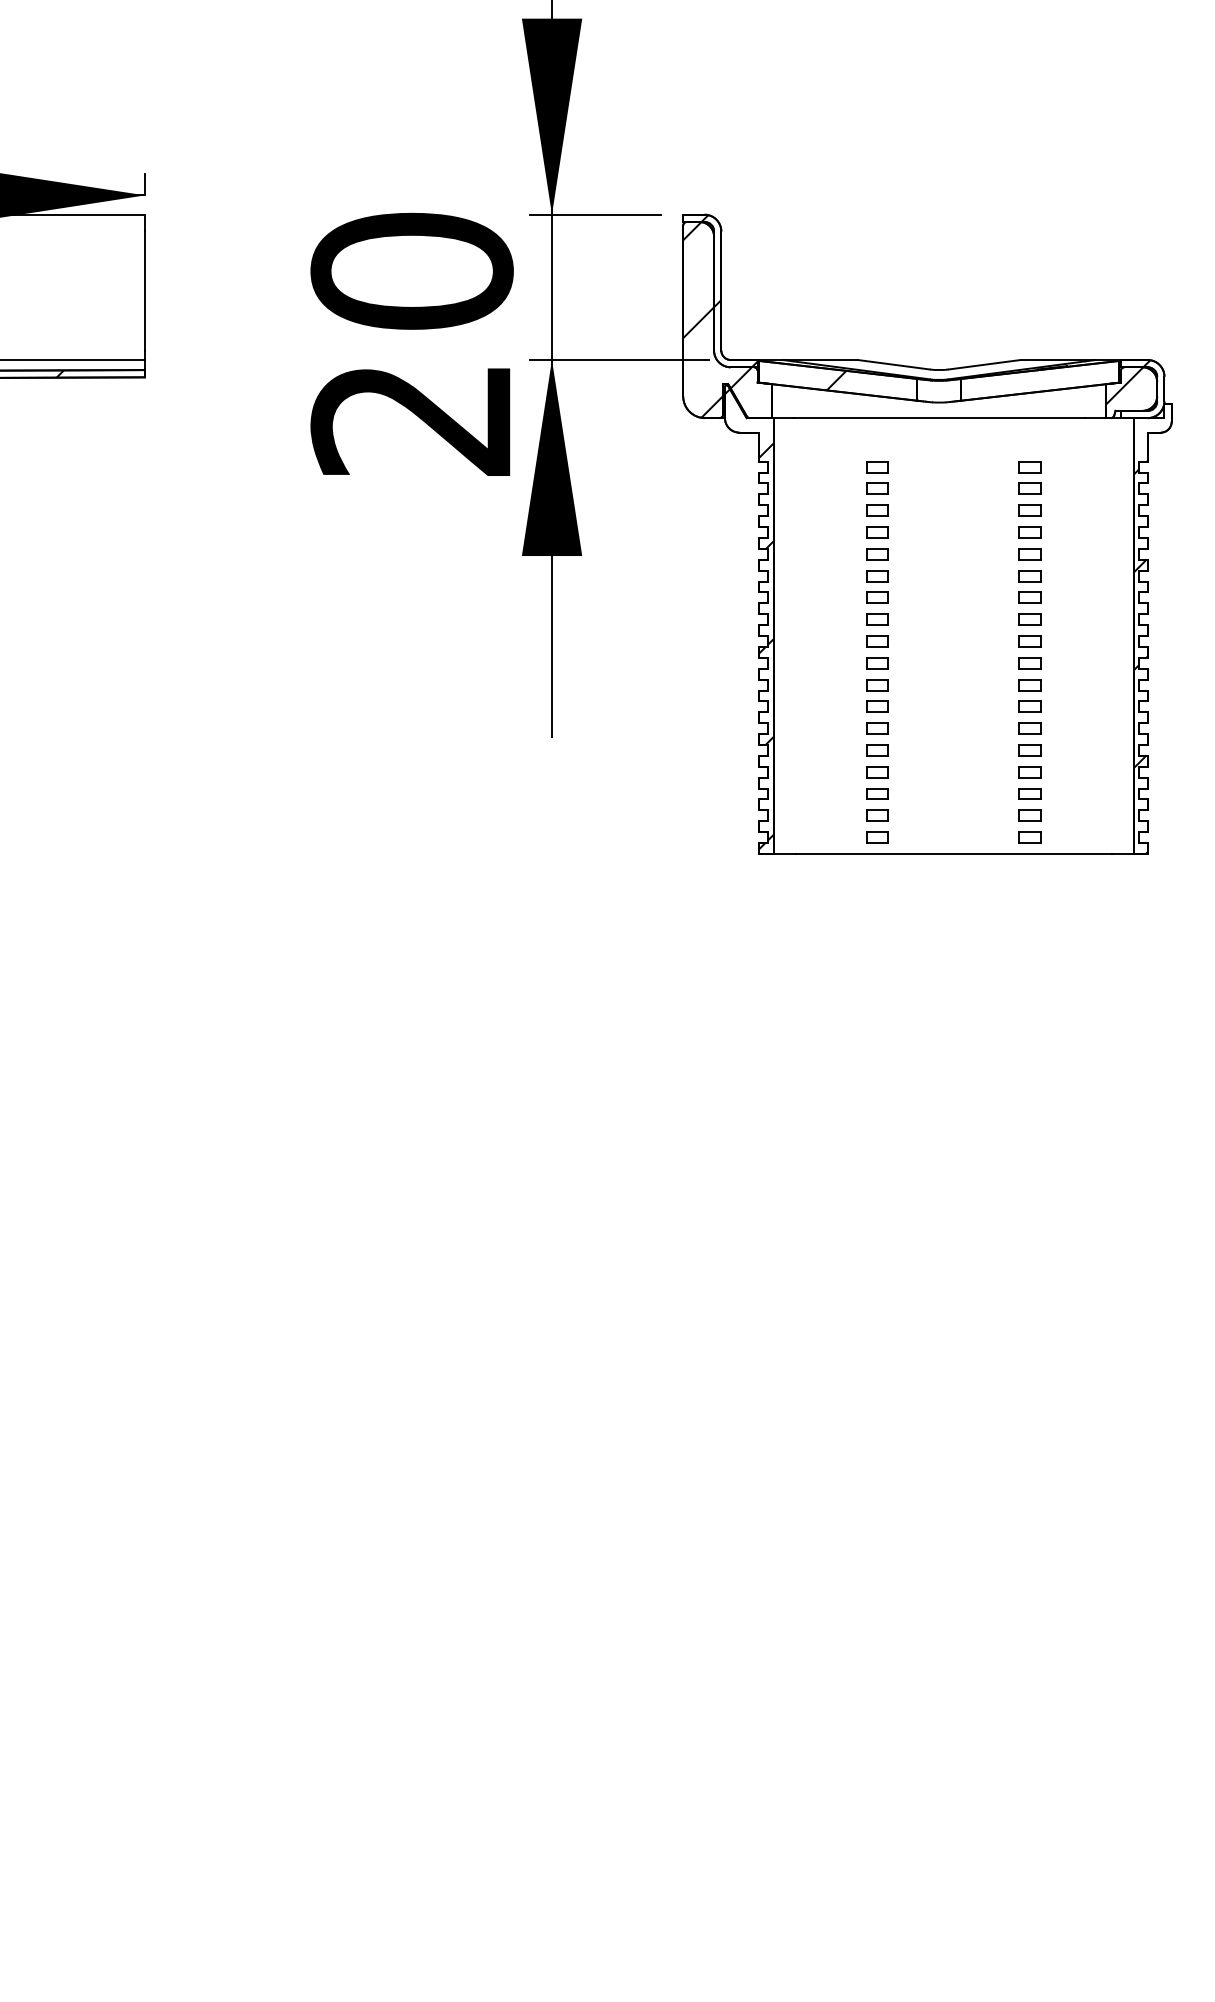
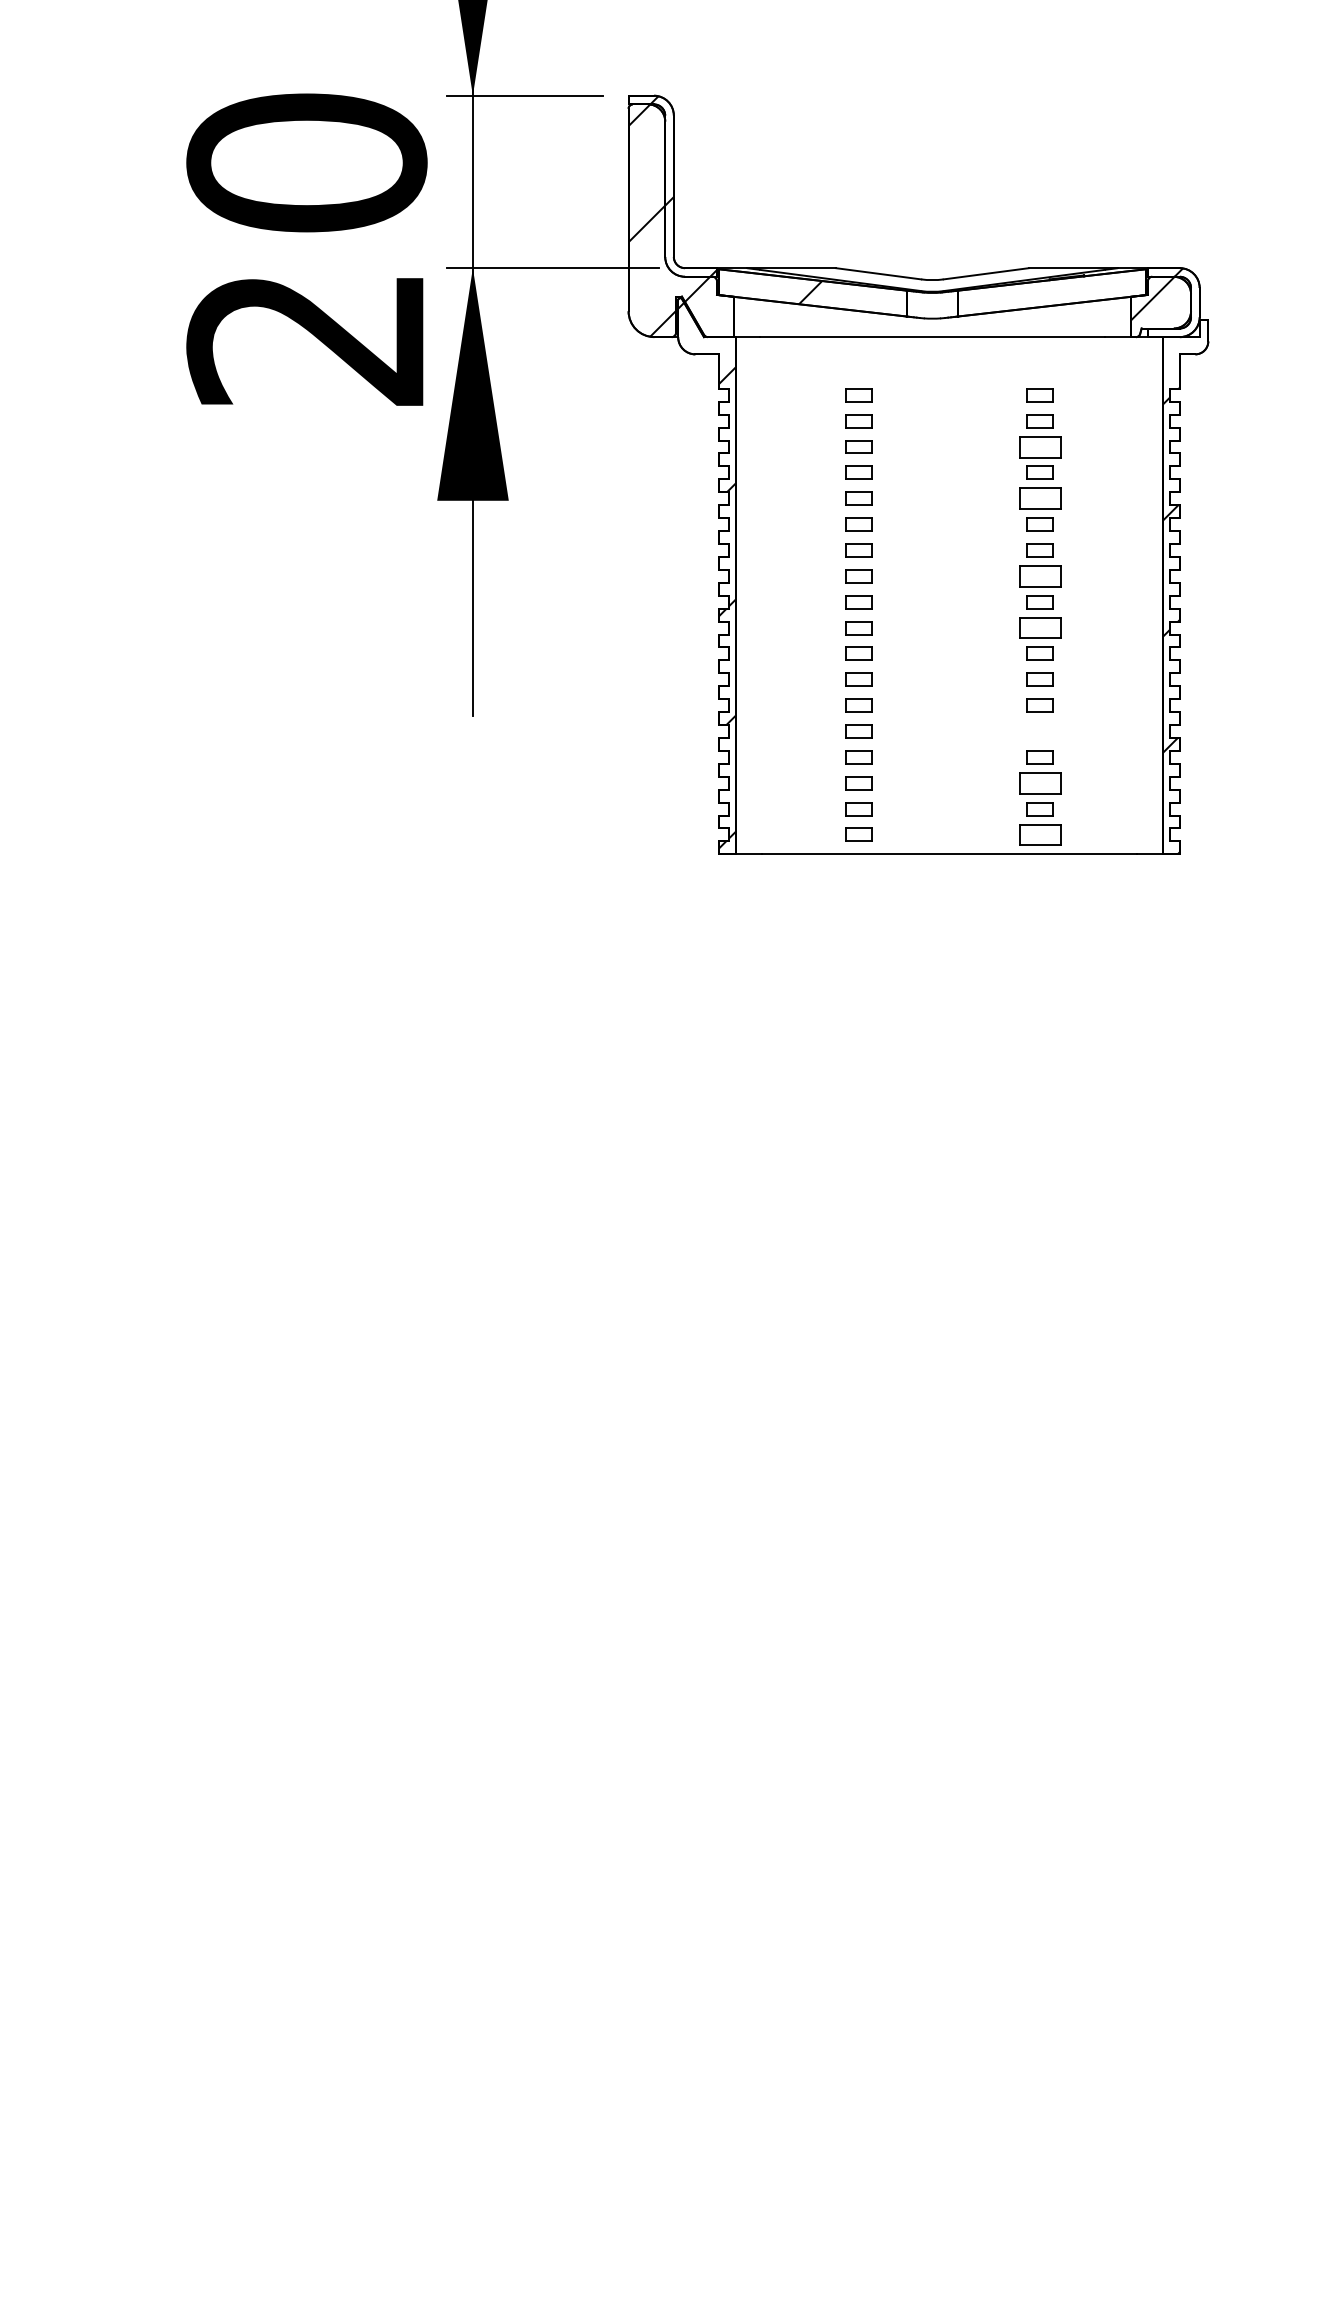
part: (1029, 510) -> (1039, 446), size x1.6
part: (1029, 554) -> (1039, 498), size x1.6
part: (1029, 619) -> (1039, 576), size x1.6
part: (1029, 663) -> (1039, 628), size x1.6
part: (1029, 750) -> (1039, 731), removed
part: (1029, 793) -> (1039, 782), size x1.6
part: (1029, 837) -> (1039, 834), size x1.6

